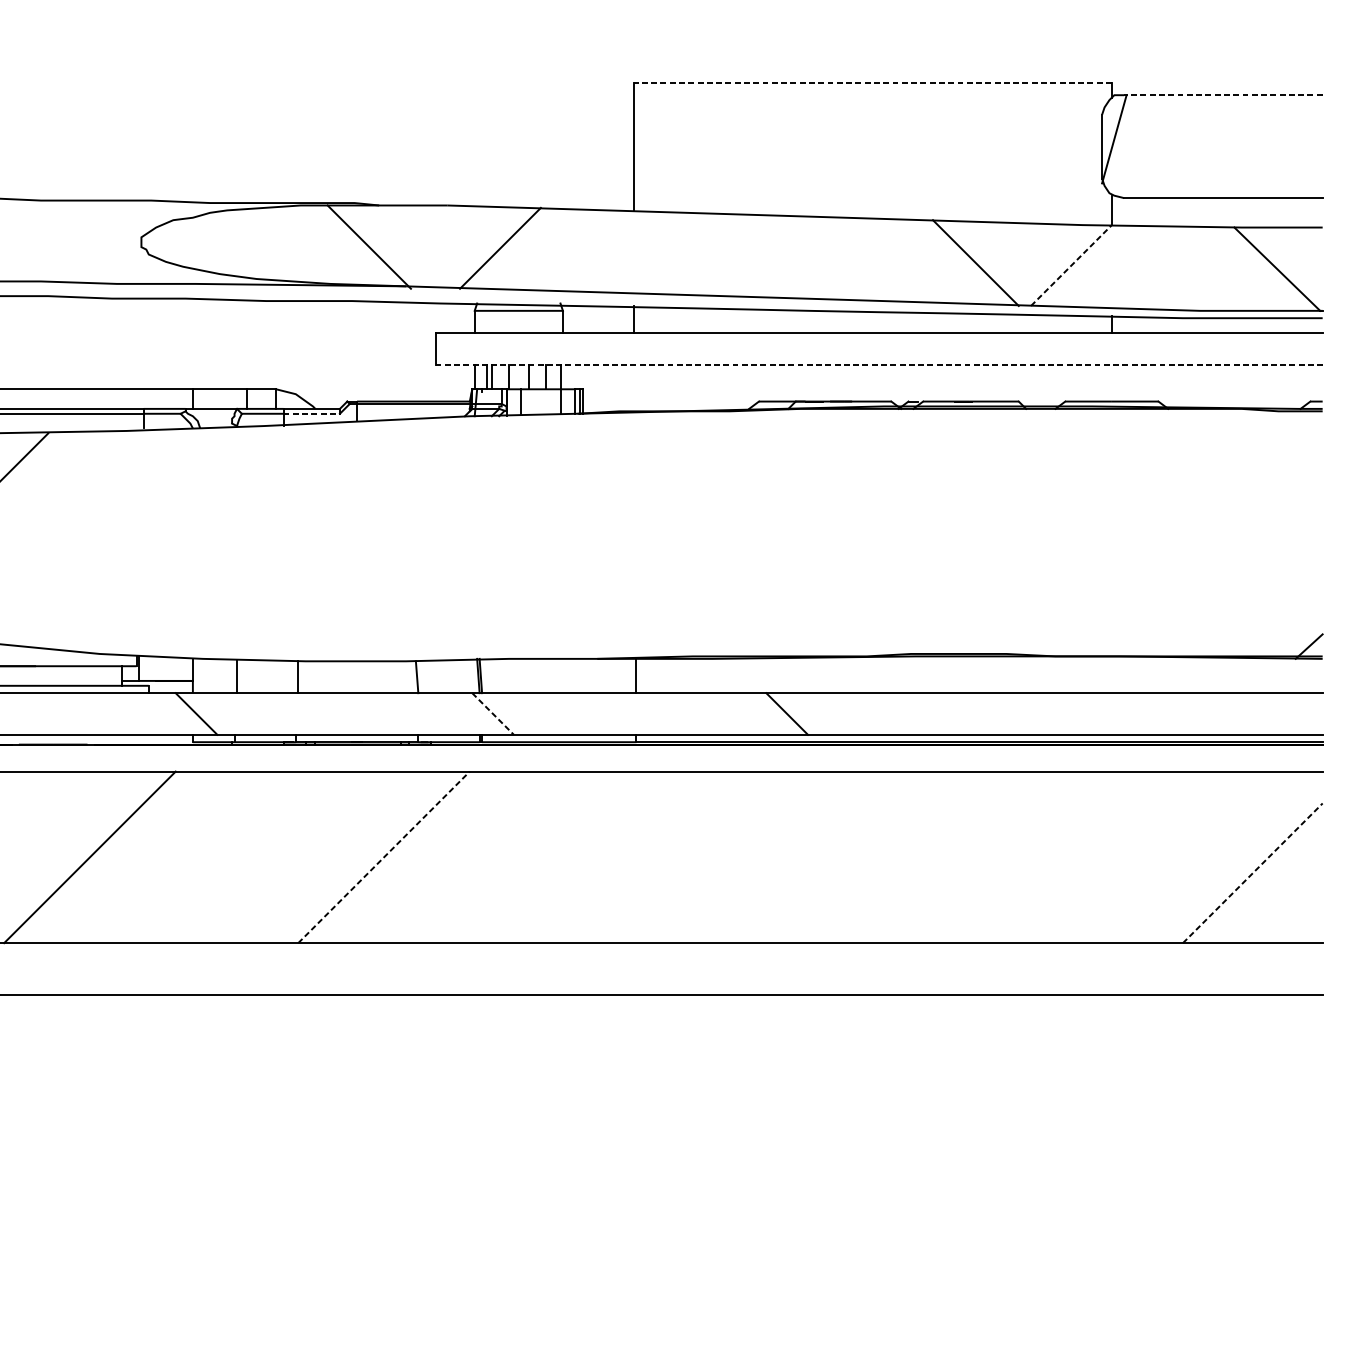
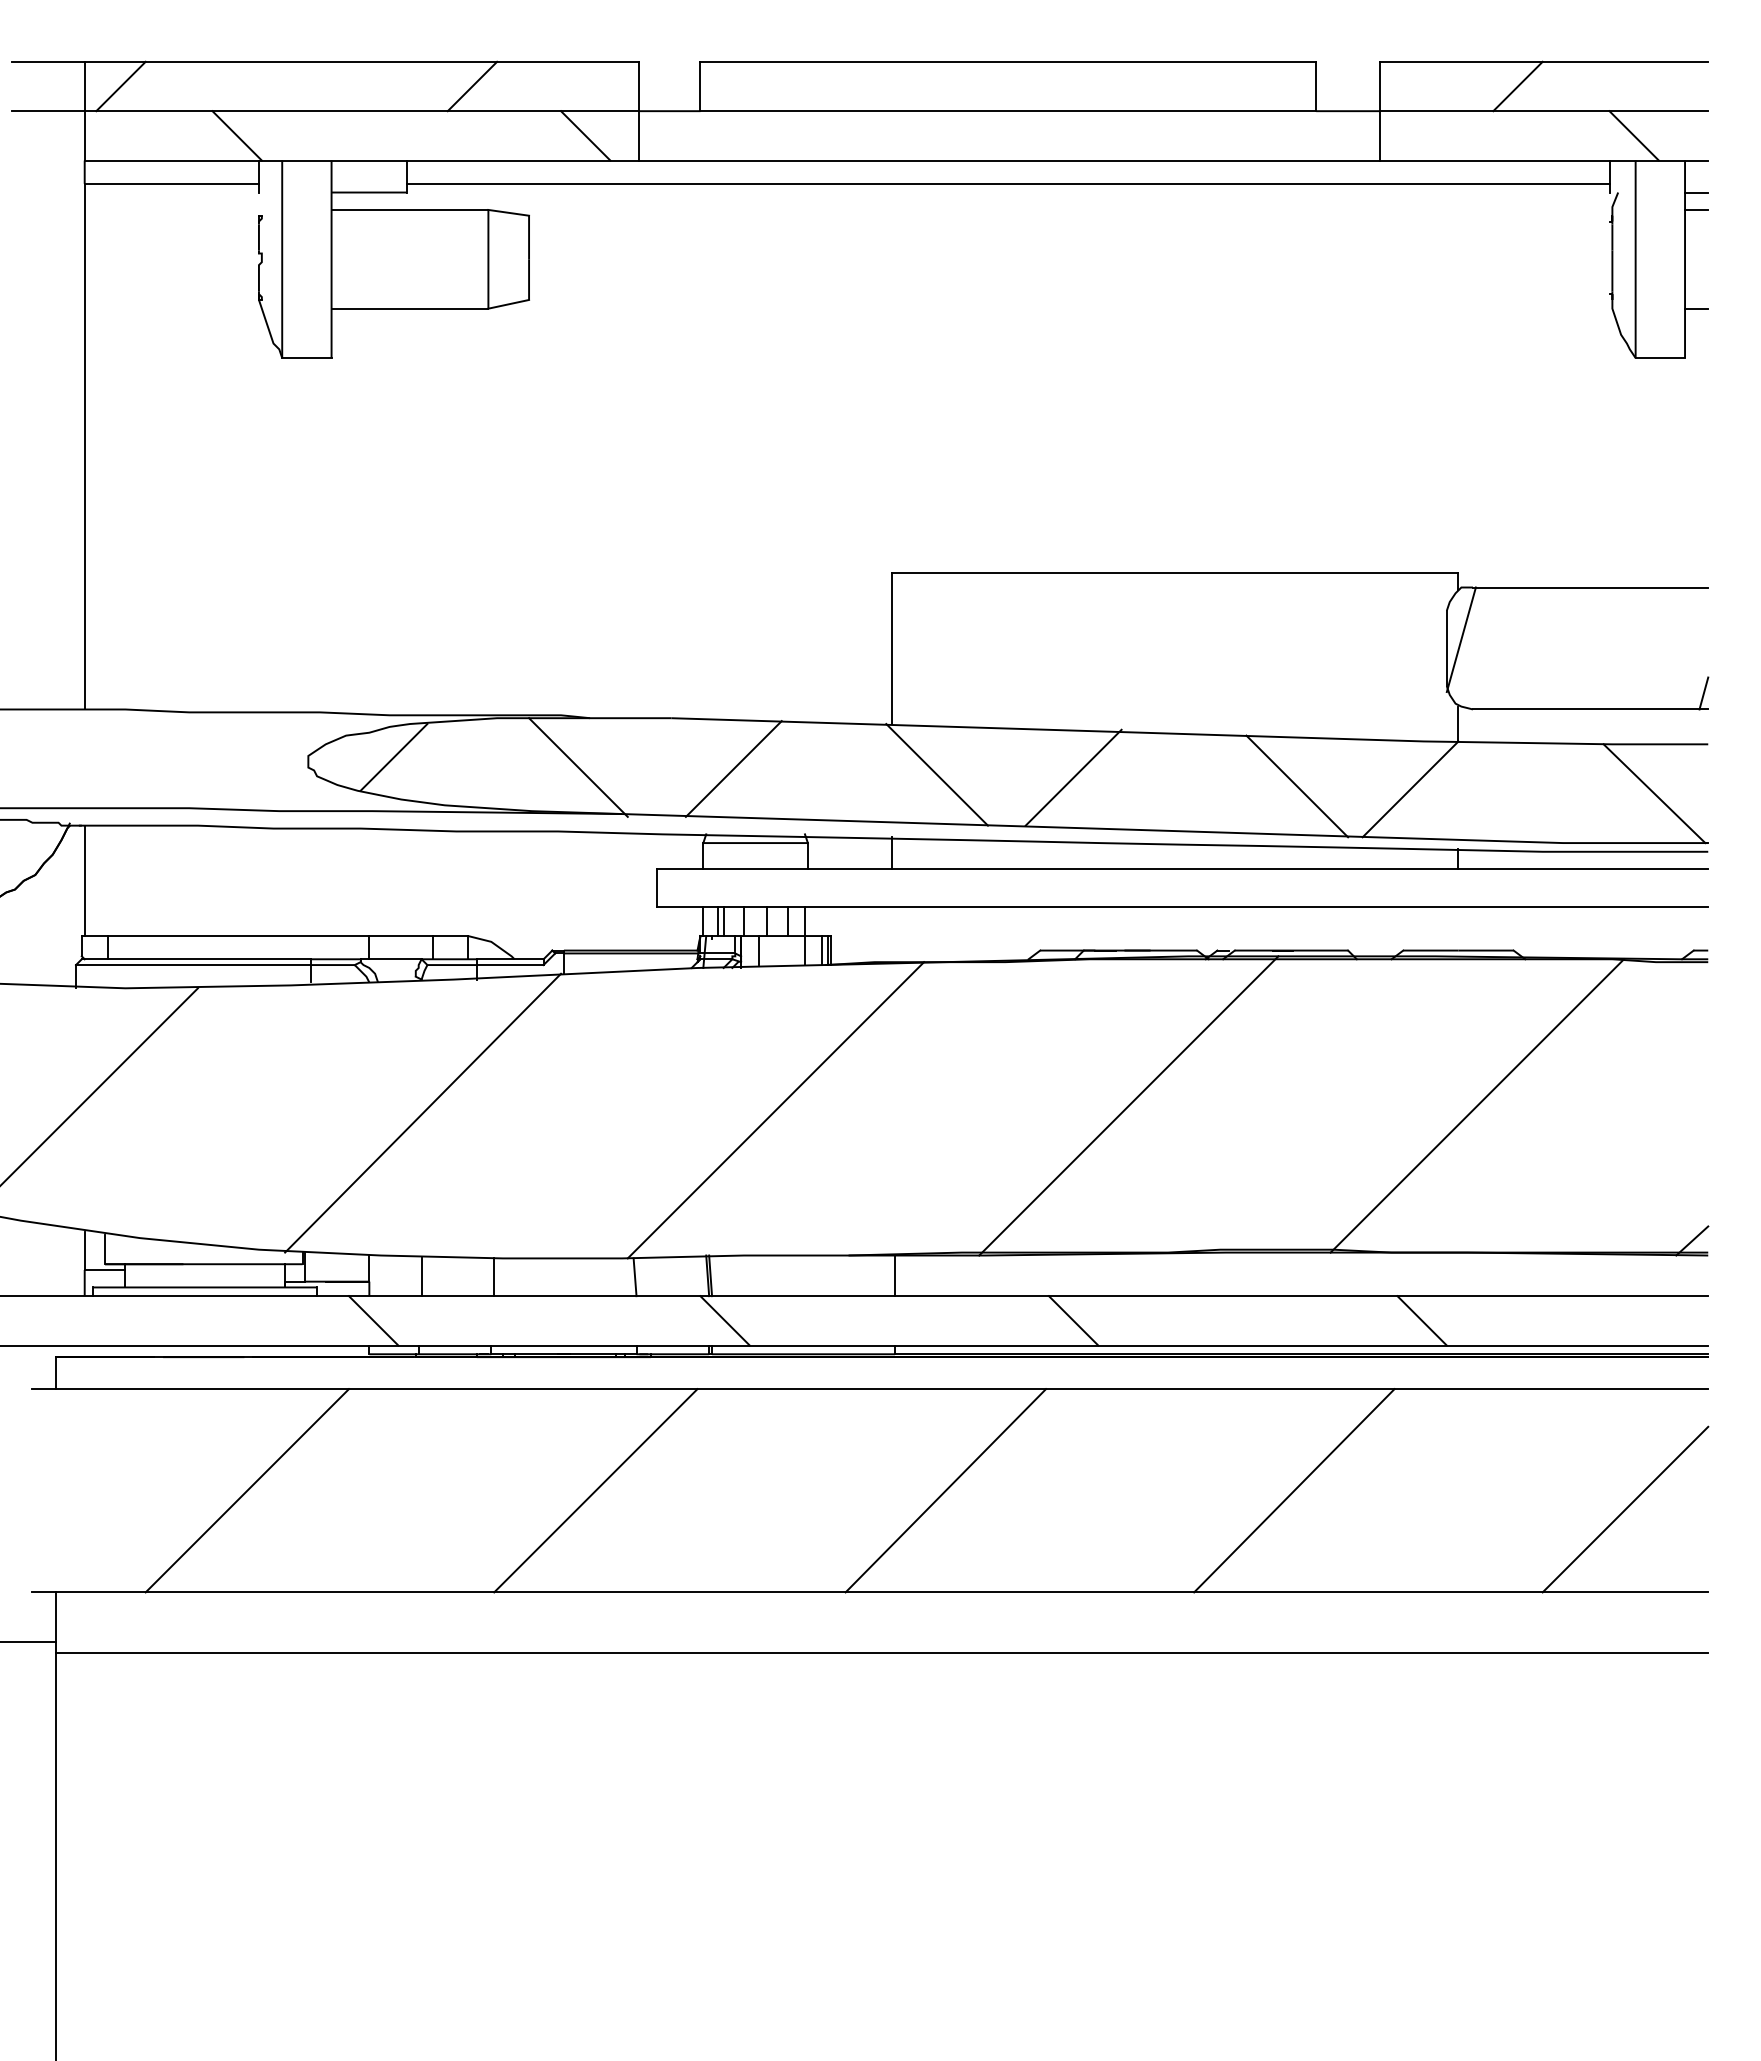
line: (872, 82) -> (1174, 572), dashed -> solid
line: (1223, 95) -> (1590, 587), dashed -> solid
line: (1318, 184) -> (1703, 693), added
line: (213, 238) -> (393, 757), added
line: (671, 252) -> (936, 774), added
line: (787, 255) -> (1073, 777), added
line: (1071, 265) -> (1410, 789), dashed -> solid
line: (879, 364) -> (1182, 906), dashed -> solid
line: (312, 414) -> (510, 965), dashed -> solid
line: (833, 532) -> (1128, 1105), added
line: (1127, 532) -> (1477, 1105), added
line: (535, 536) -> (775, 1110), added
line: (238, 538) -> (423, 1112), added
line: (493, 713) -> (725, 1320), dashed -> solid
line: (1080, 713) -> (1421, 1320), added
line: (383, 857) -> (595, 1490), dashed -> solid
line: (679, 857) -> (945, 1490), added
line: (973, 857) -> (1294, 1490), added
line: (1252, 873) -> (1625, 1509), dashed -> solid

